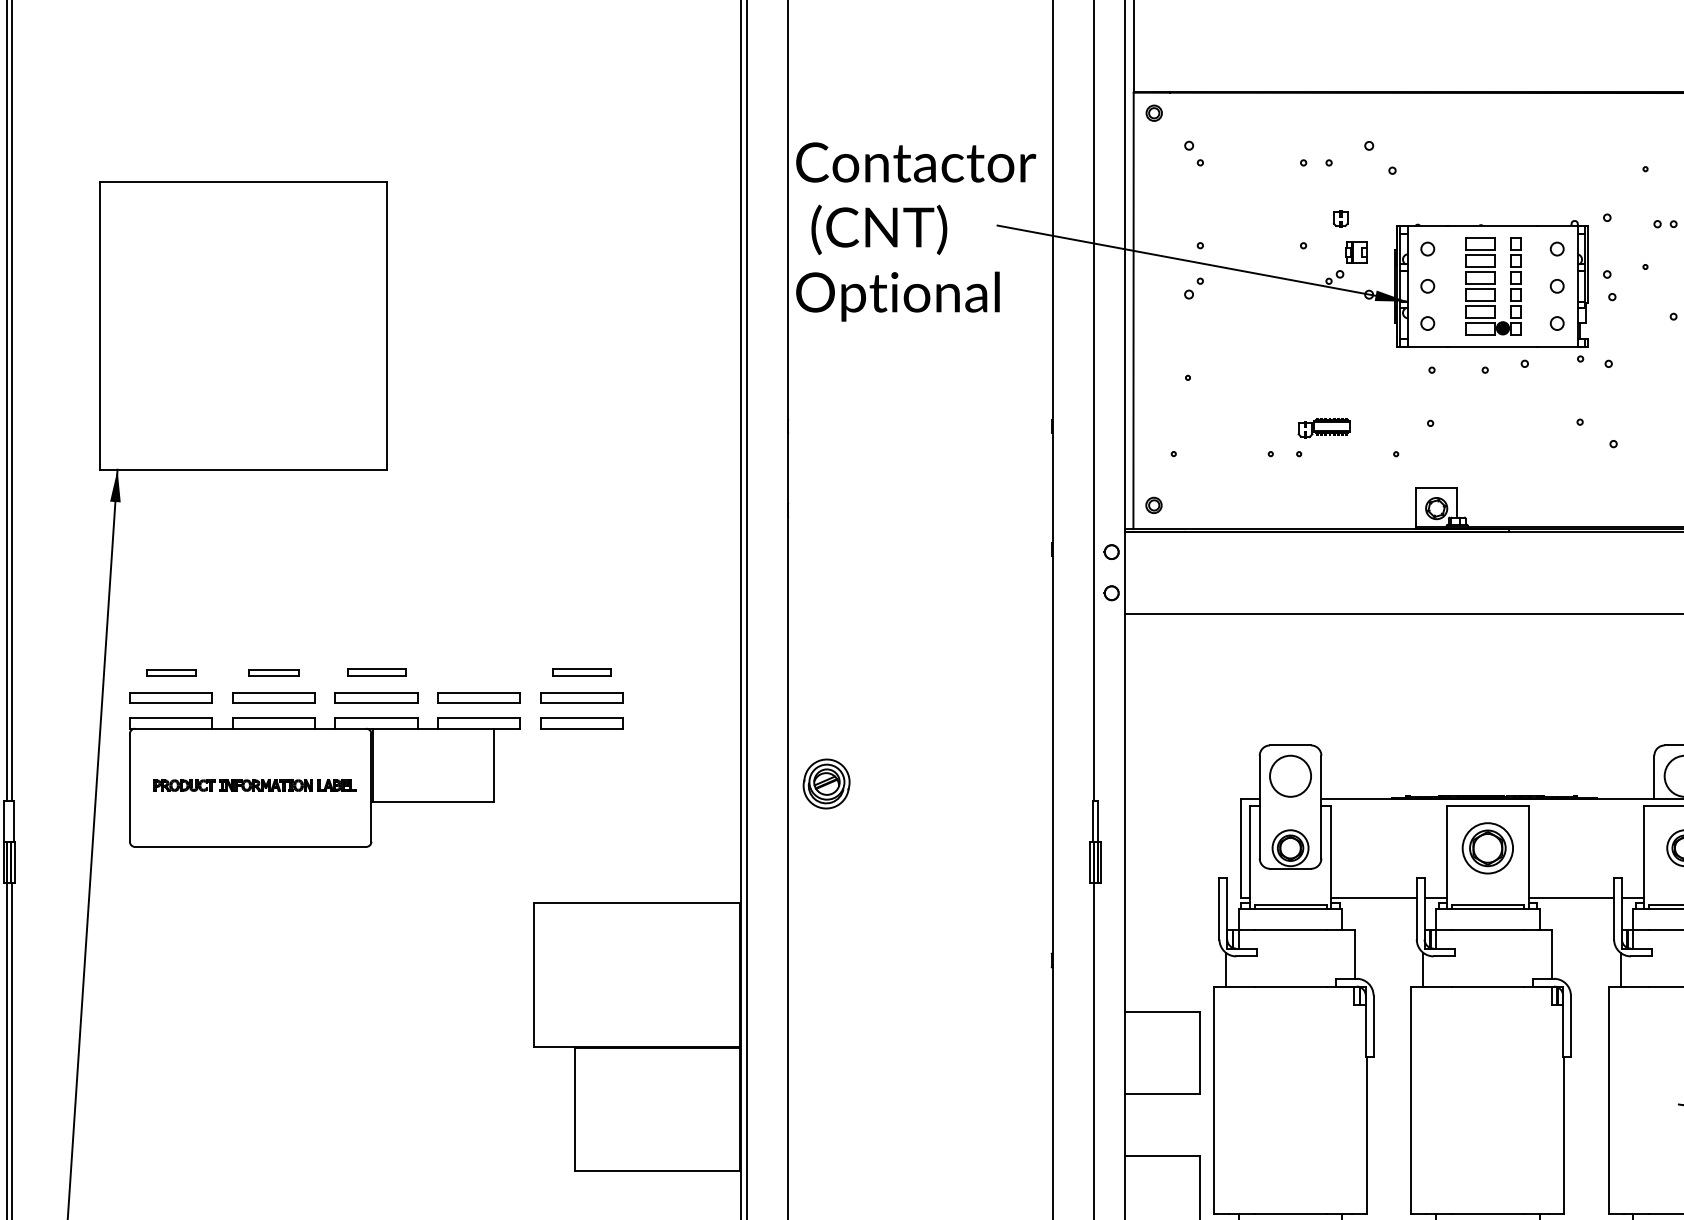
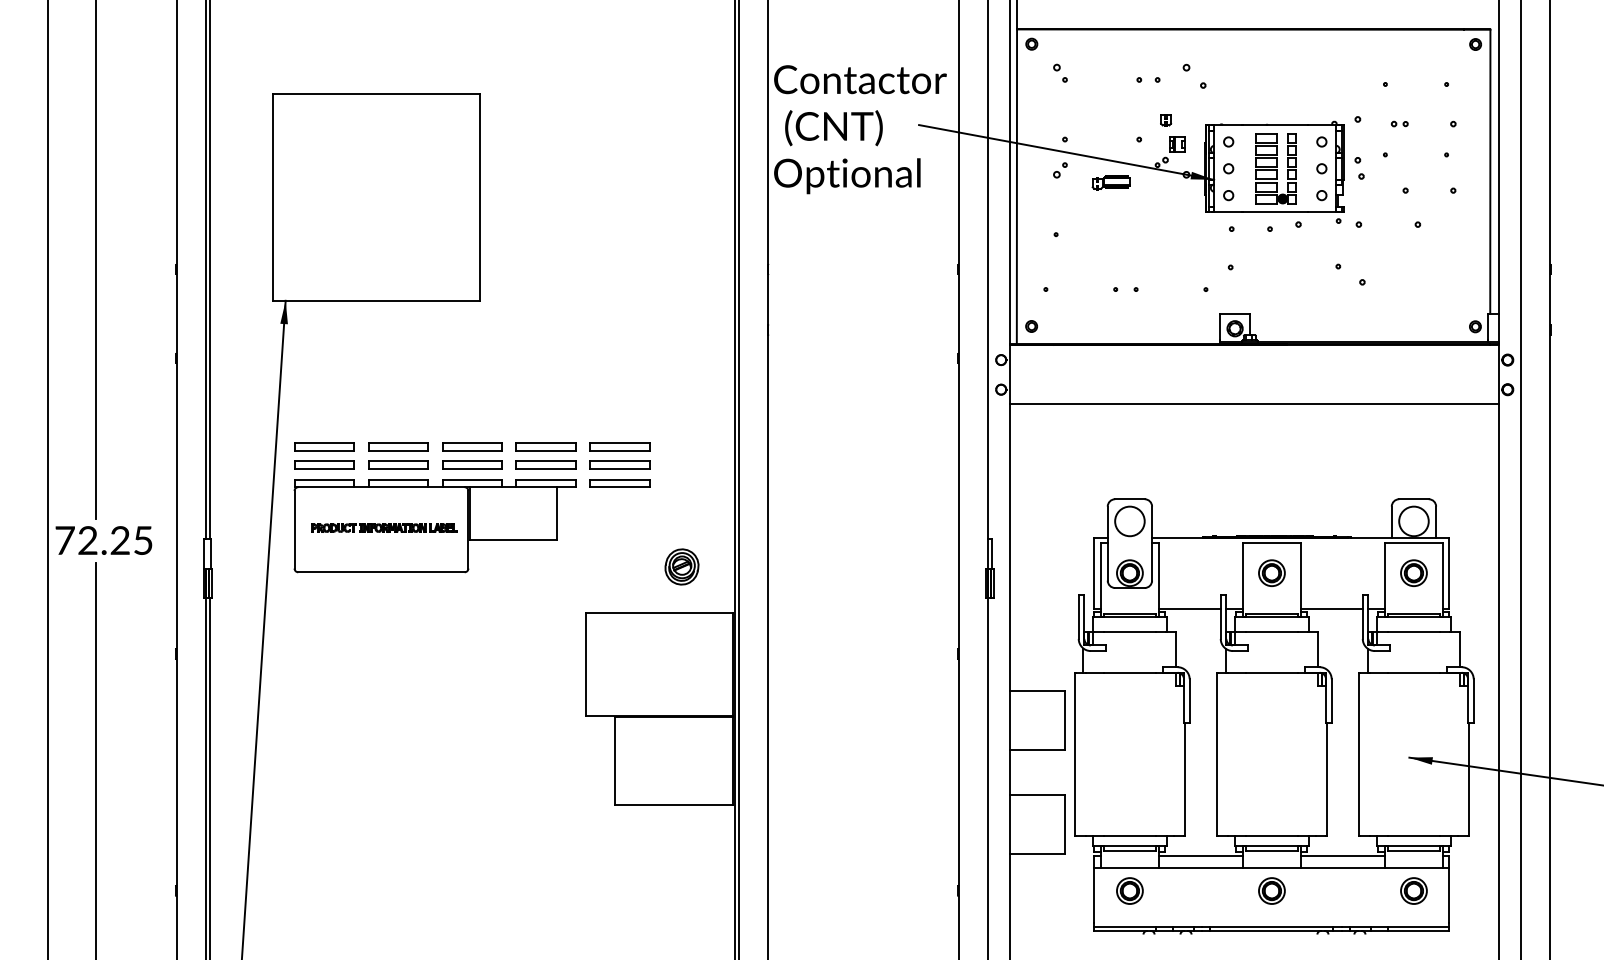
part: (1323, 427) -> (1110, 182), moved
part: (171, 672) -> (324, 446), size x1.67
part: (274, 672) -> (398, 446), size x1.67
part: (377, 672) -> (472, 446), size x1.43
part: (478, 672) -> (545, 446), added
part: (581, 672) -> (619, 446), size x1.43
part: (825, 783) -> (681, 566), moved
part: (1487, 847) -> (1271, 572), size x0.71

